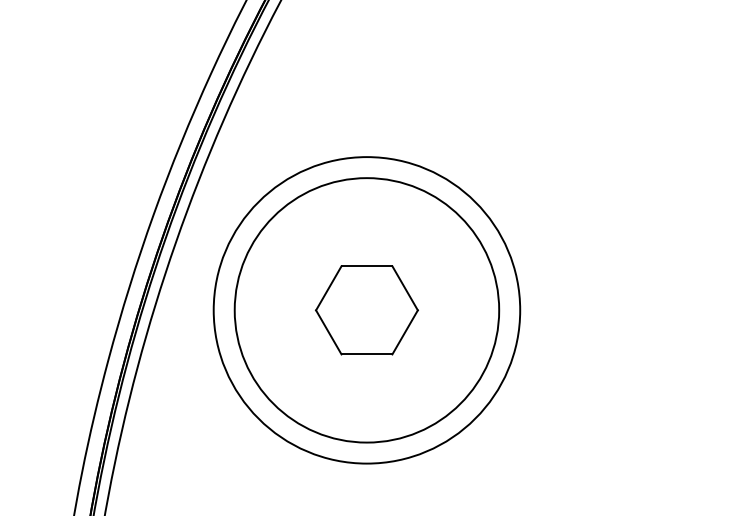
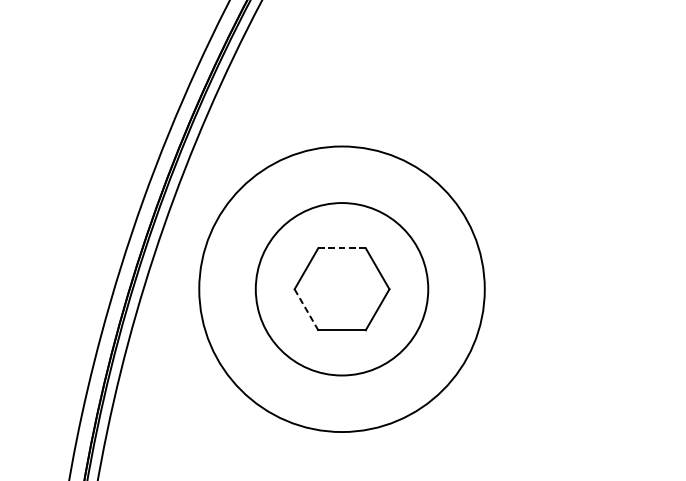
line: (366, 266) -> (341, 248), solid -> dashed
circle: (366, 310) -> (341, 289), size x0.7
line: (329, 332) -> (307, 309), solid -> dashed

